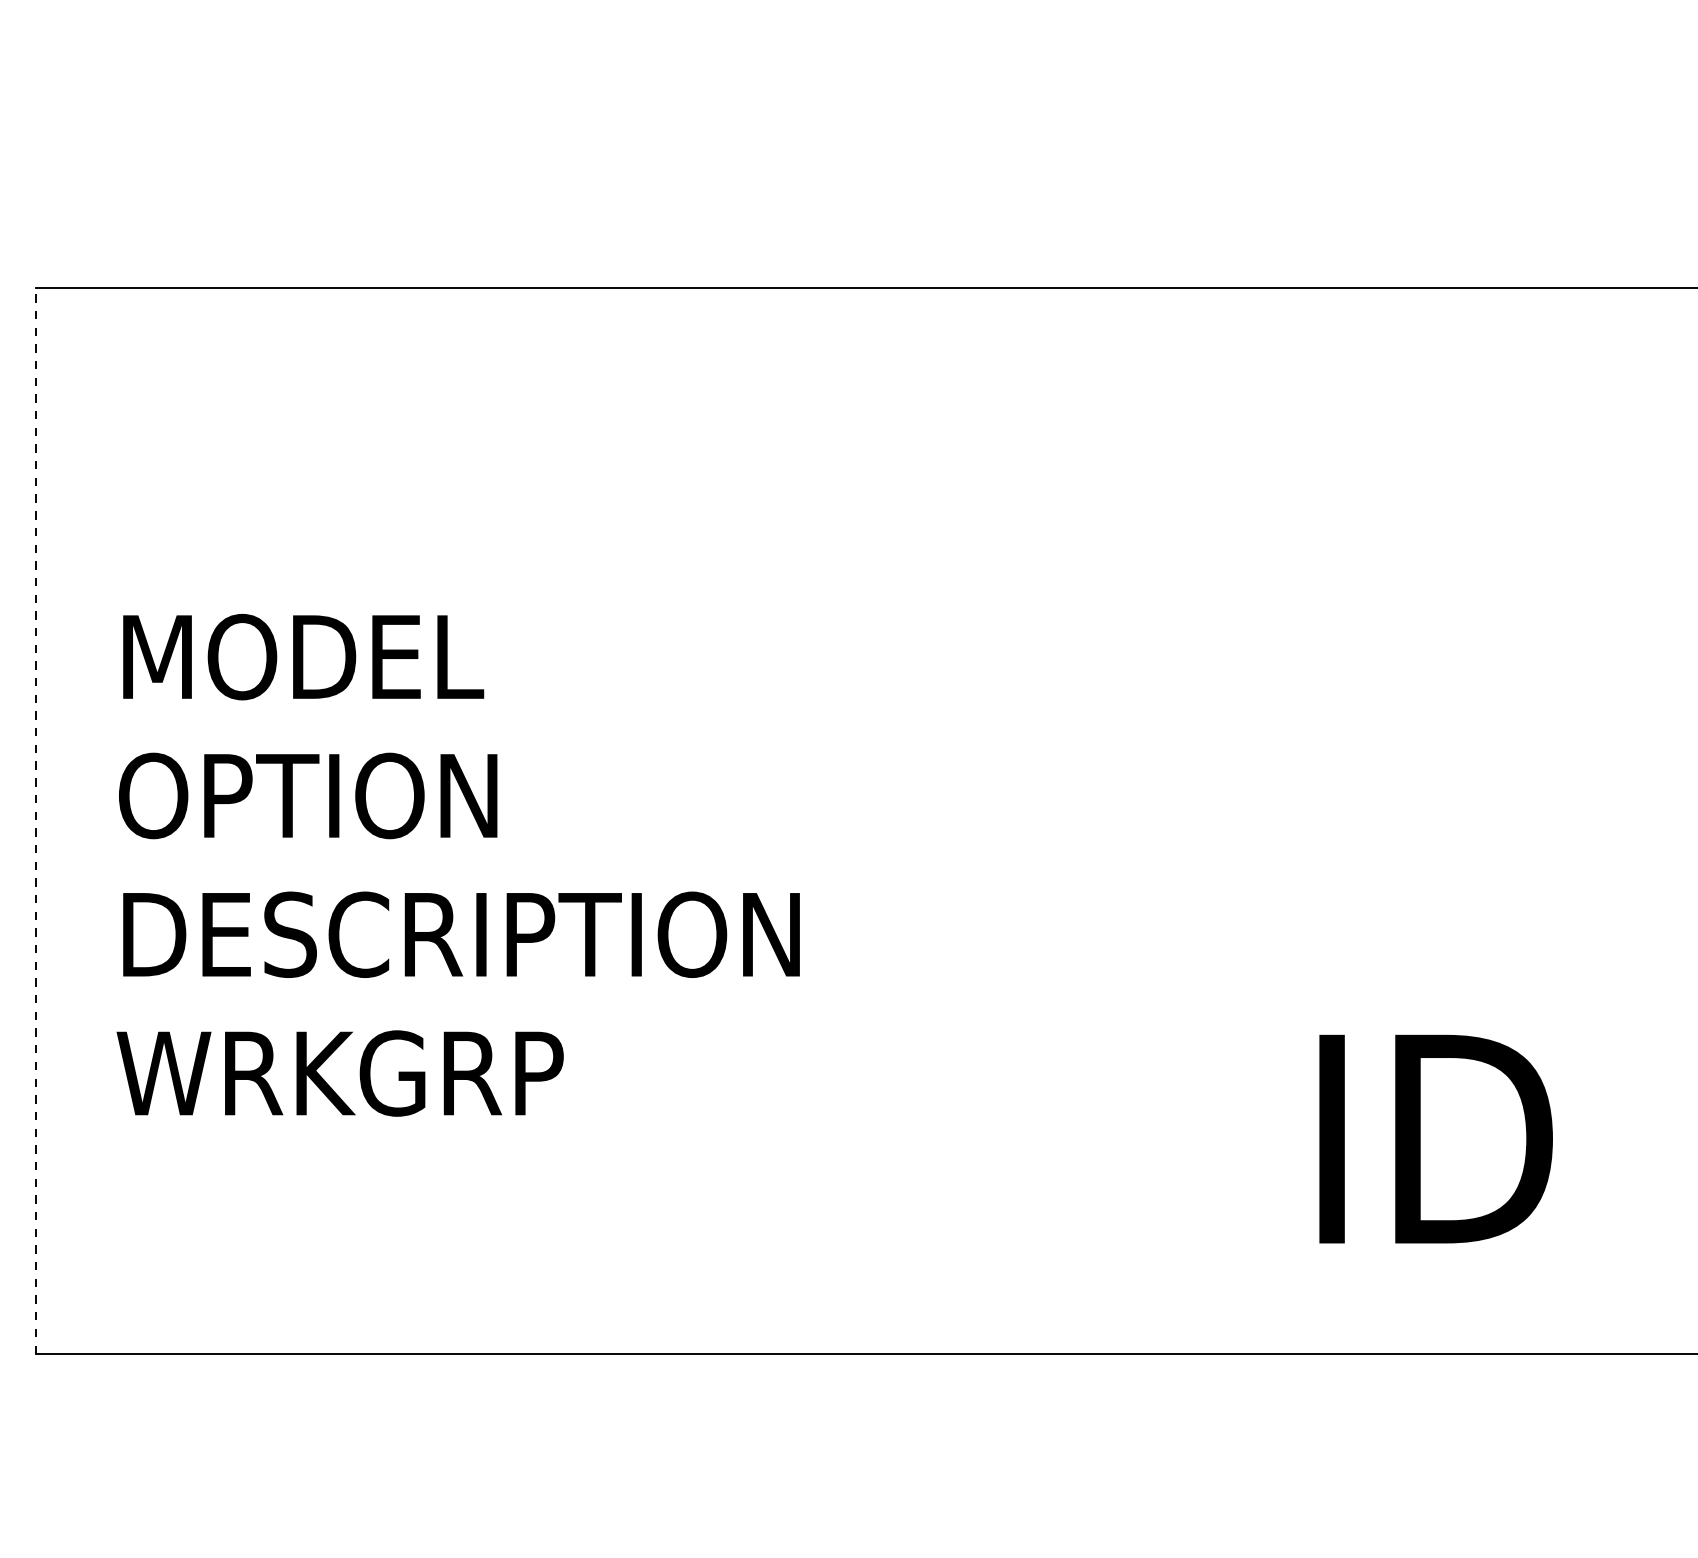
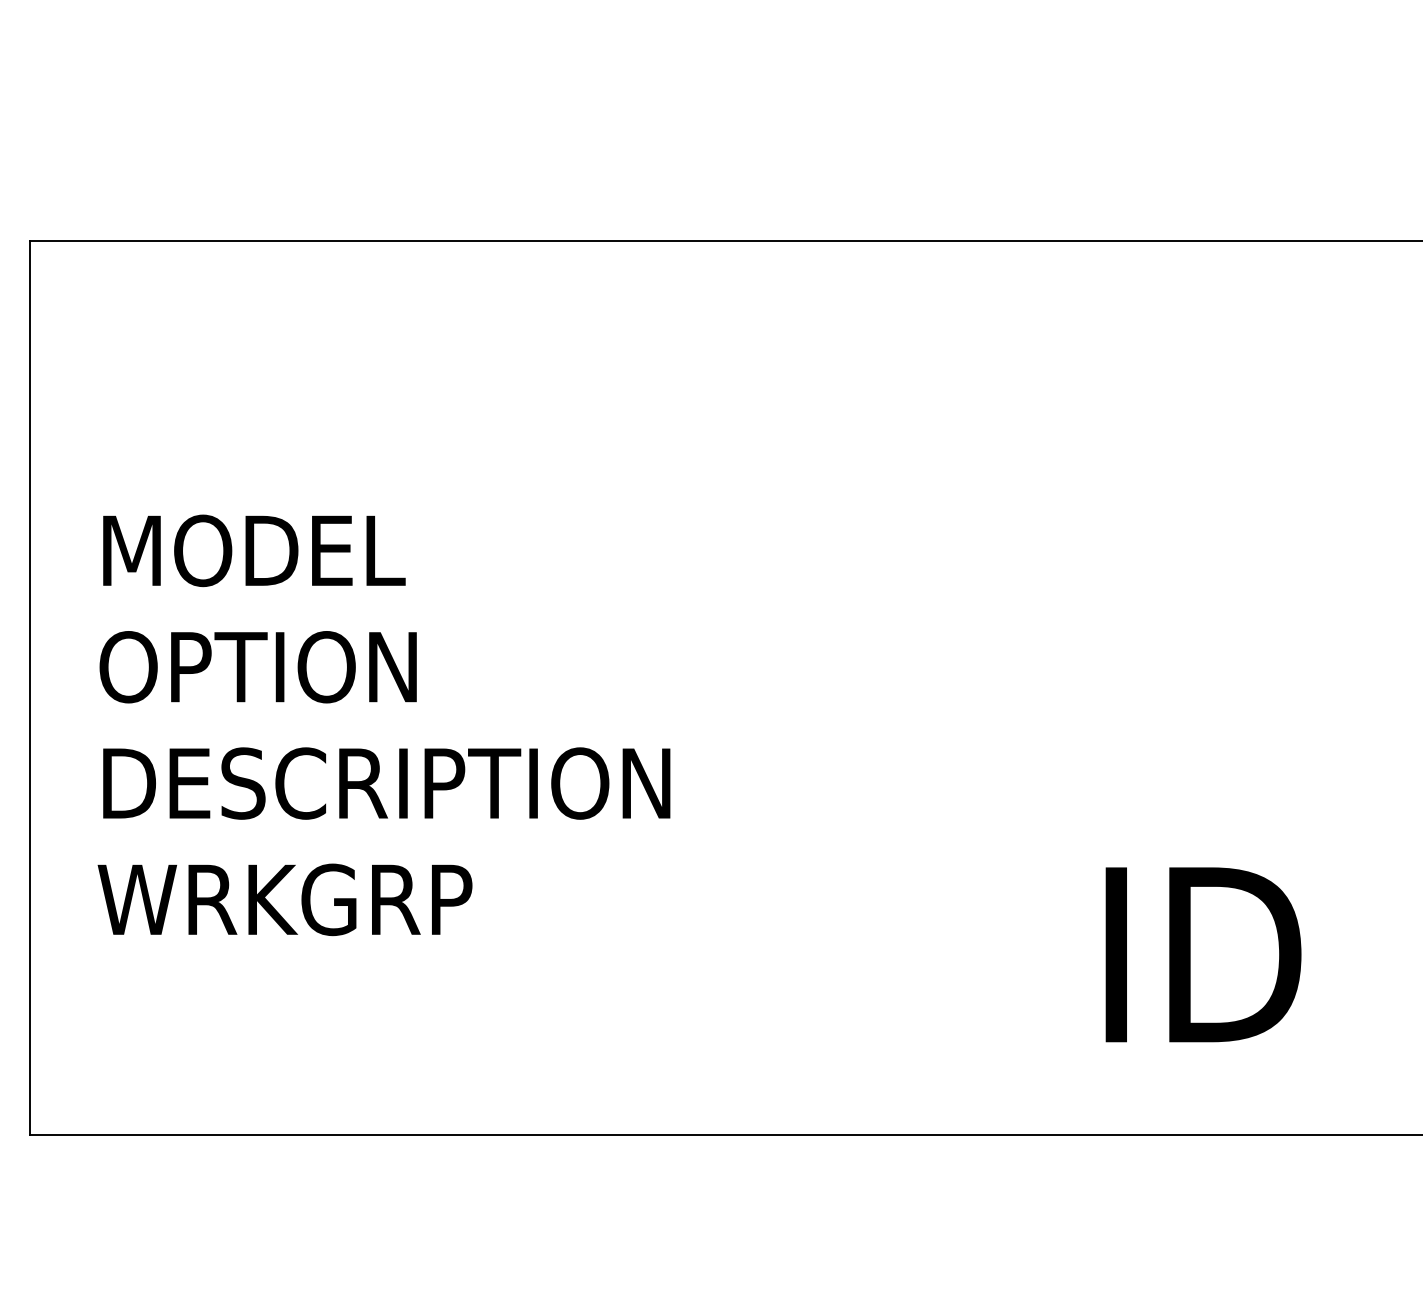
line: (36, 820) -> (30, 687), dashed -> solid

